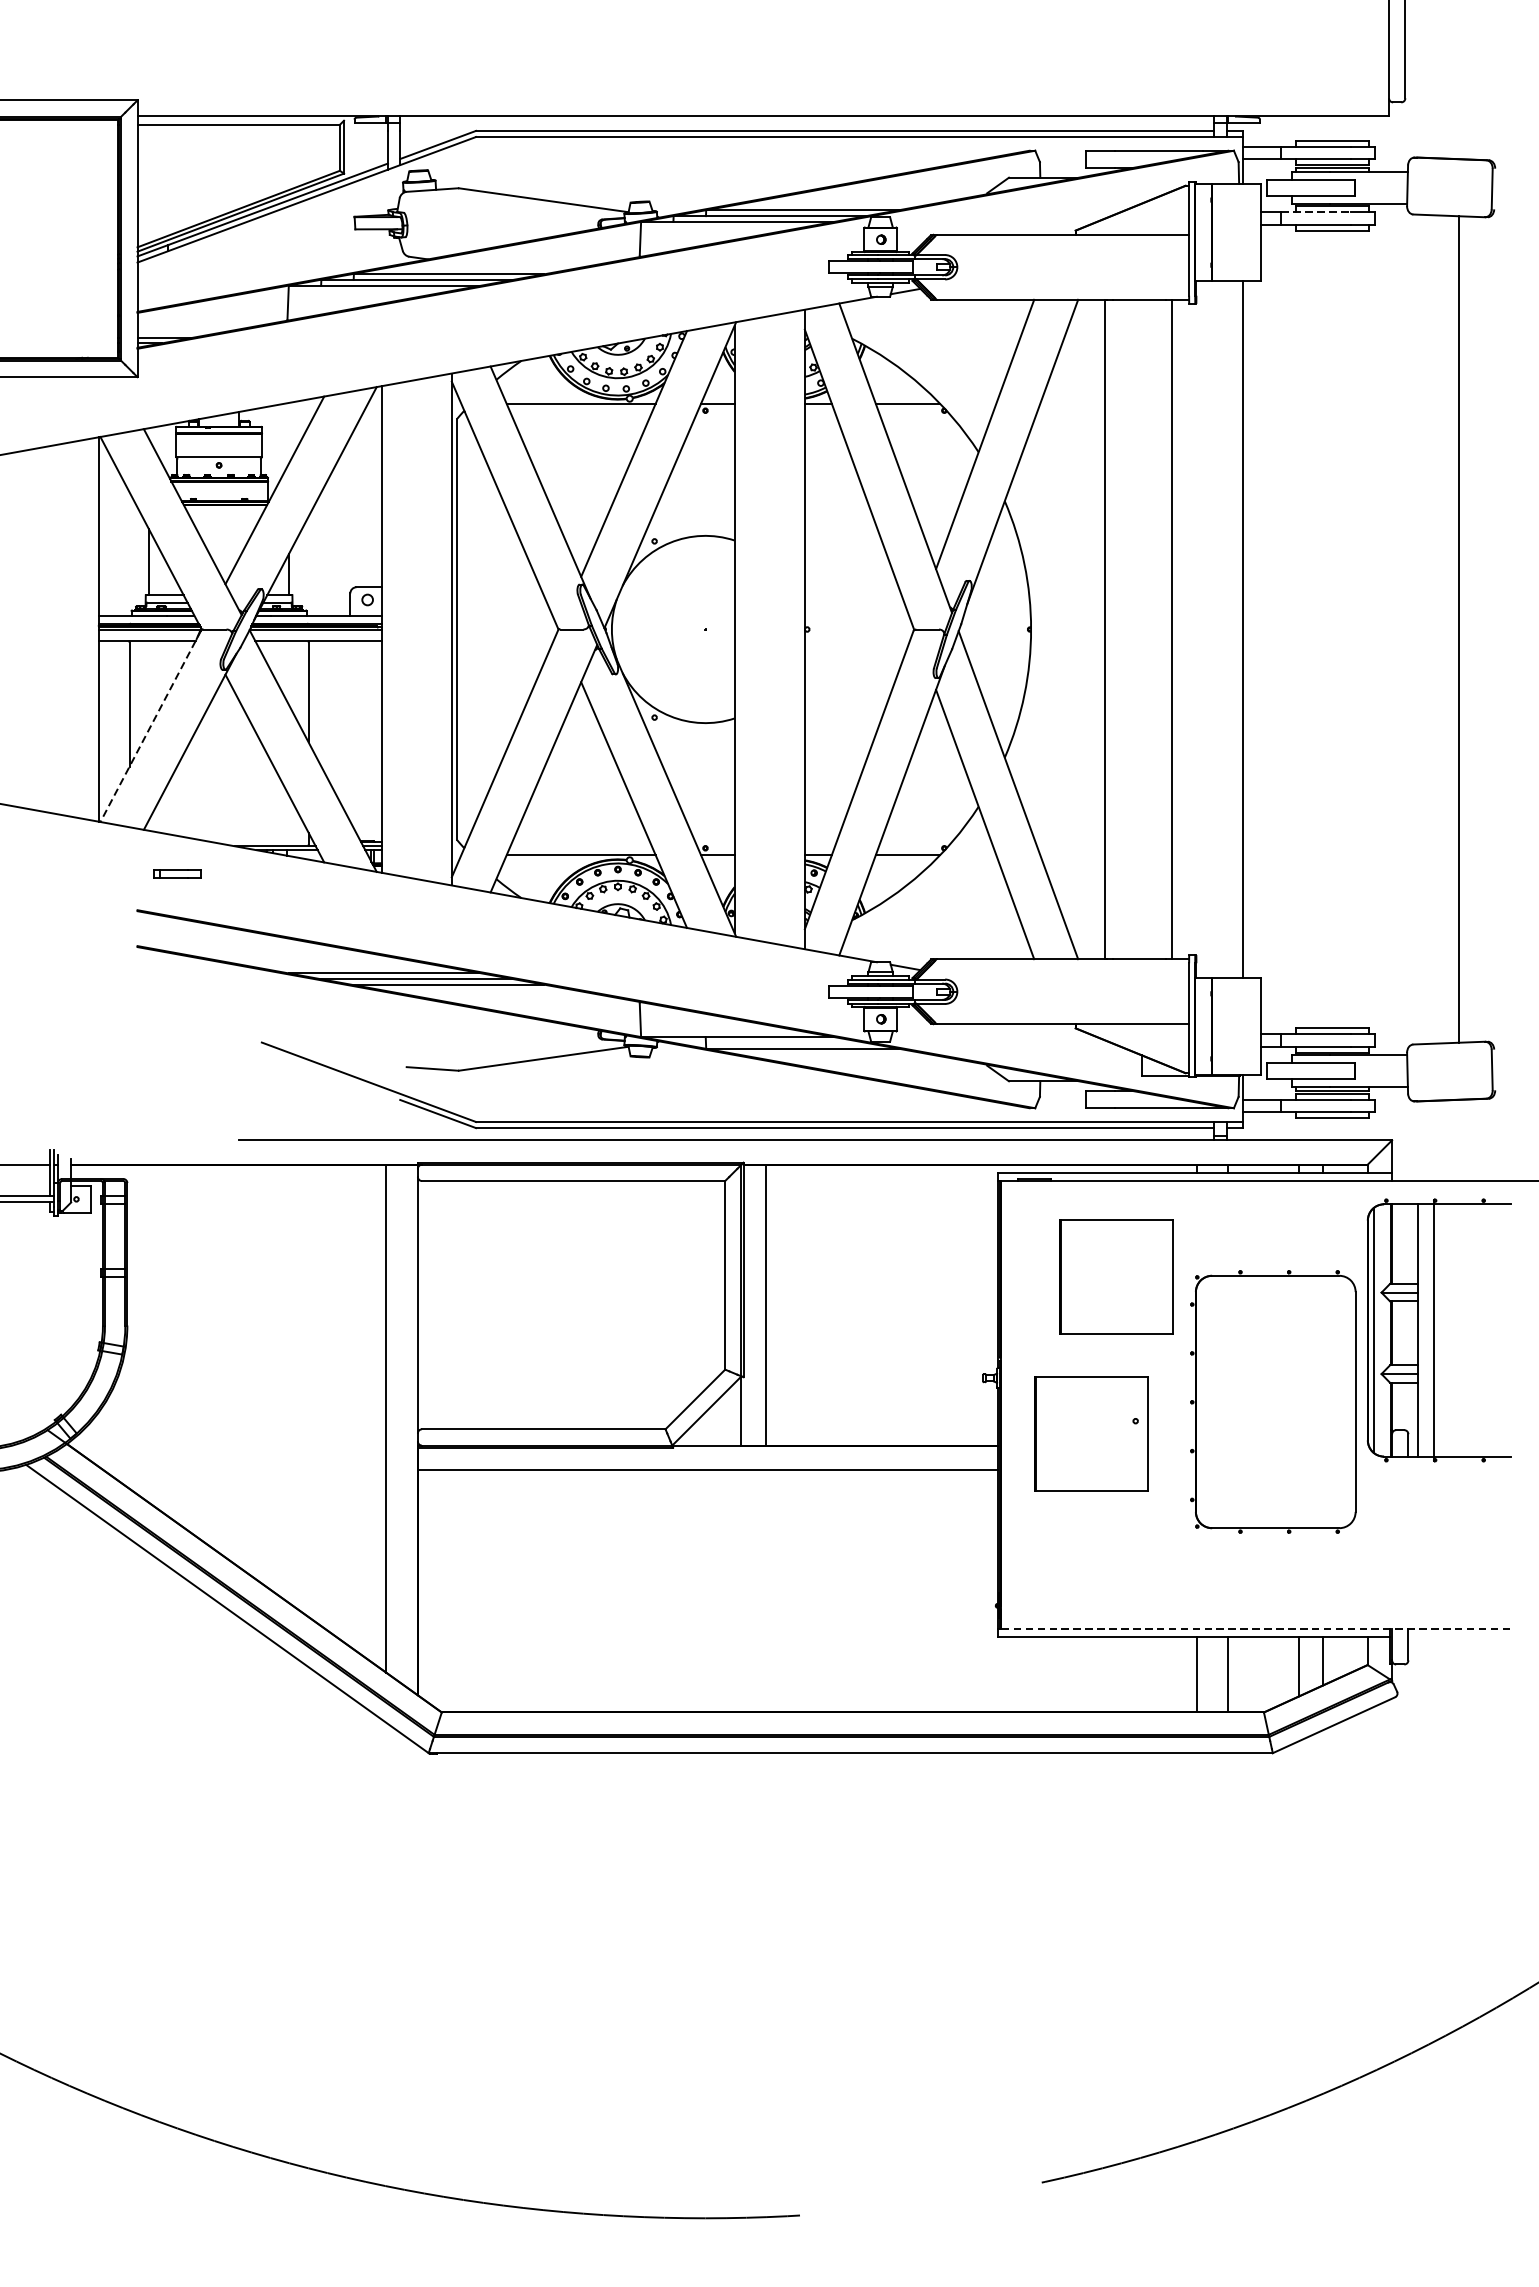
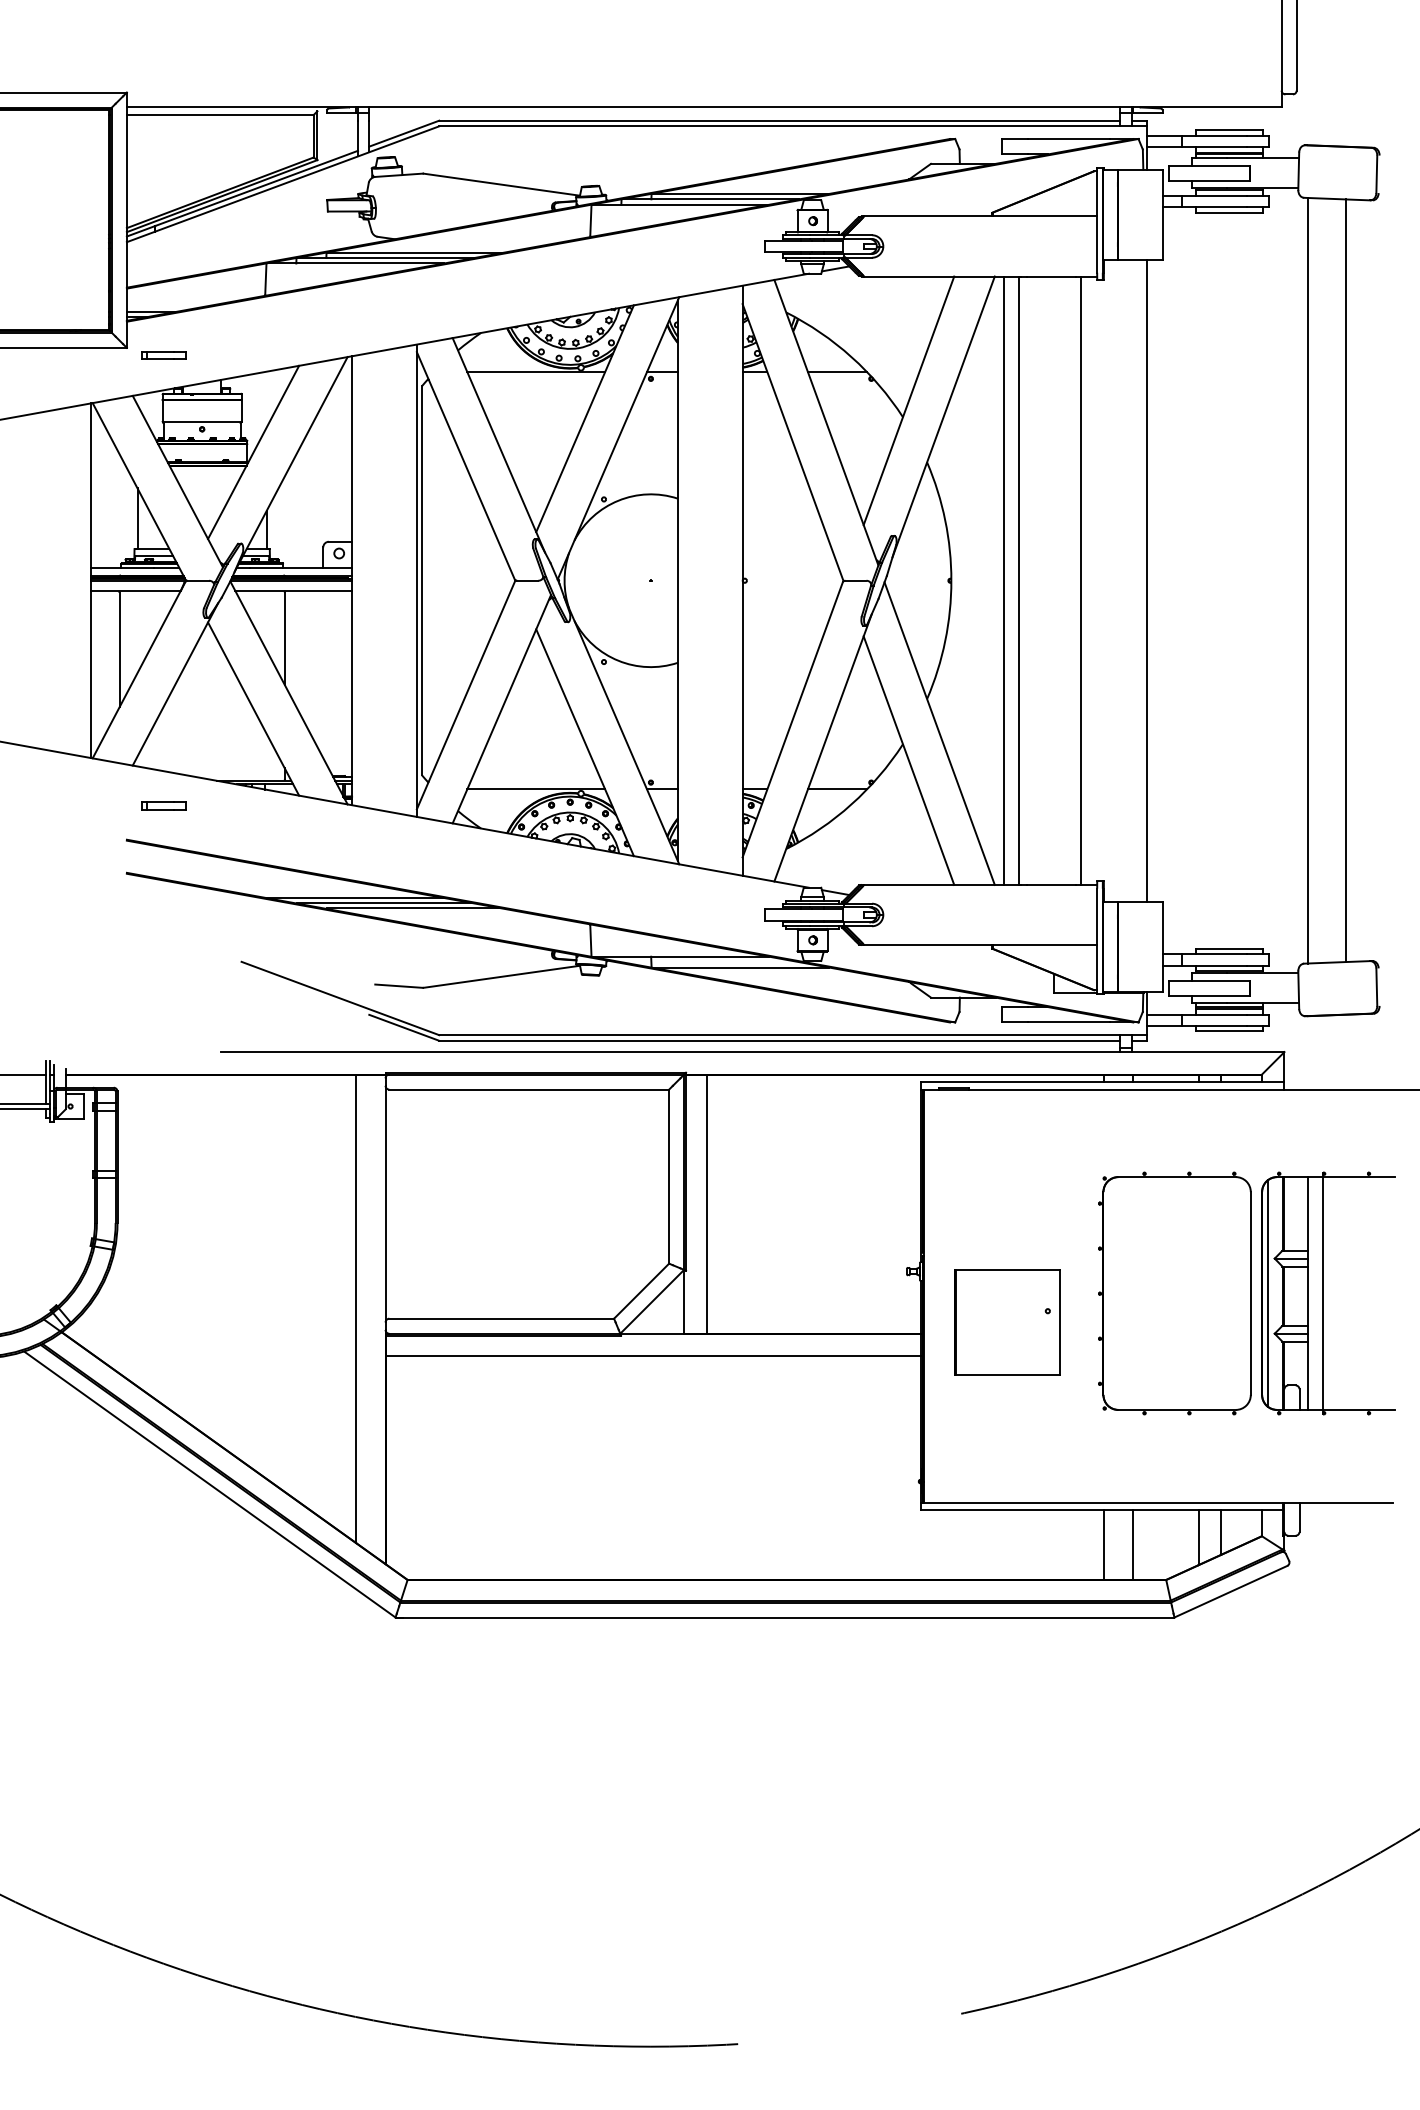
line: (1316, 211) -> (1214, 195), dashed -> solid
part: (177, 385) -> (163, 355), added
line: (1087, 629) -> (1003, 580), added
line: (1418, 629) -> (1308, 580), added
line: (151, 726) -> (139, 670), dashed -> solid
part: (1116, 1277) -> (1030, 1178), removed
part: (1439, 1330) -> (1328, 1293), moved
line: (1255, 1628) -> (1158, 1502), dashed -> solid

